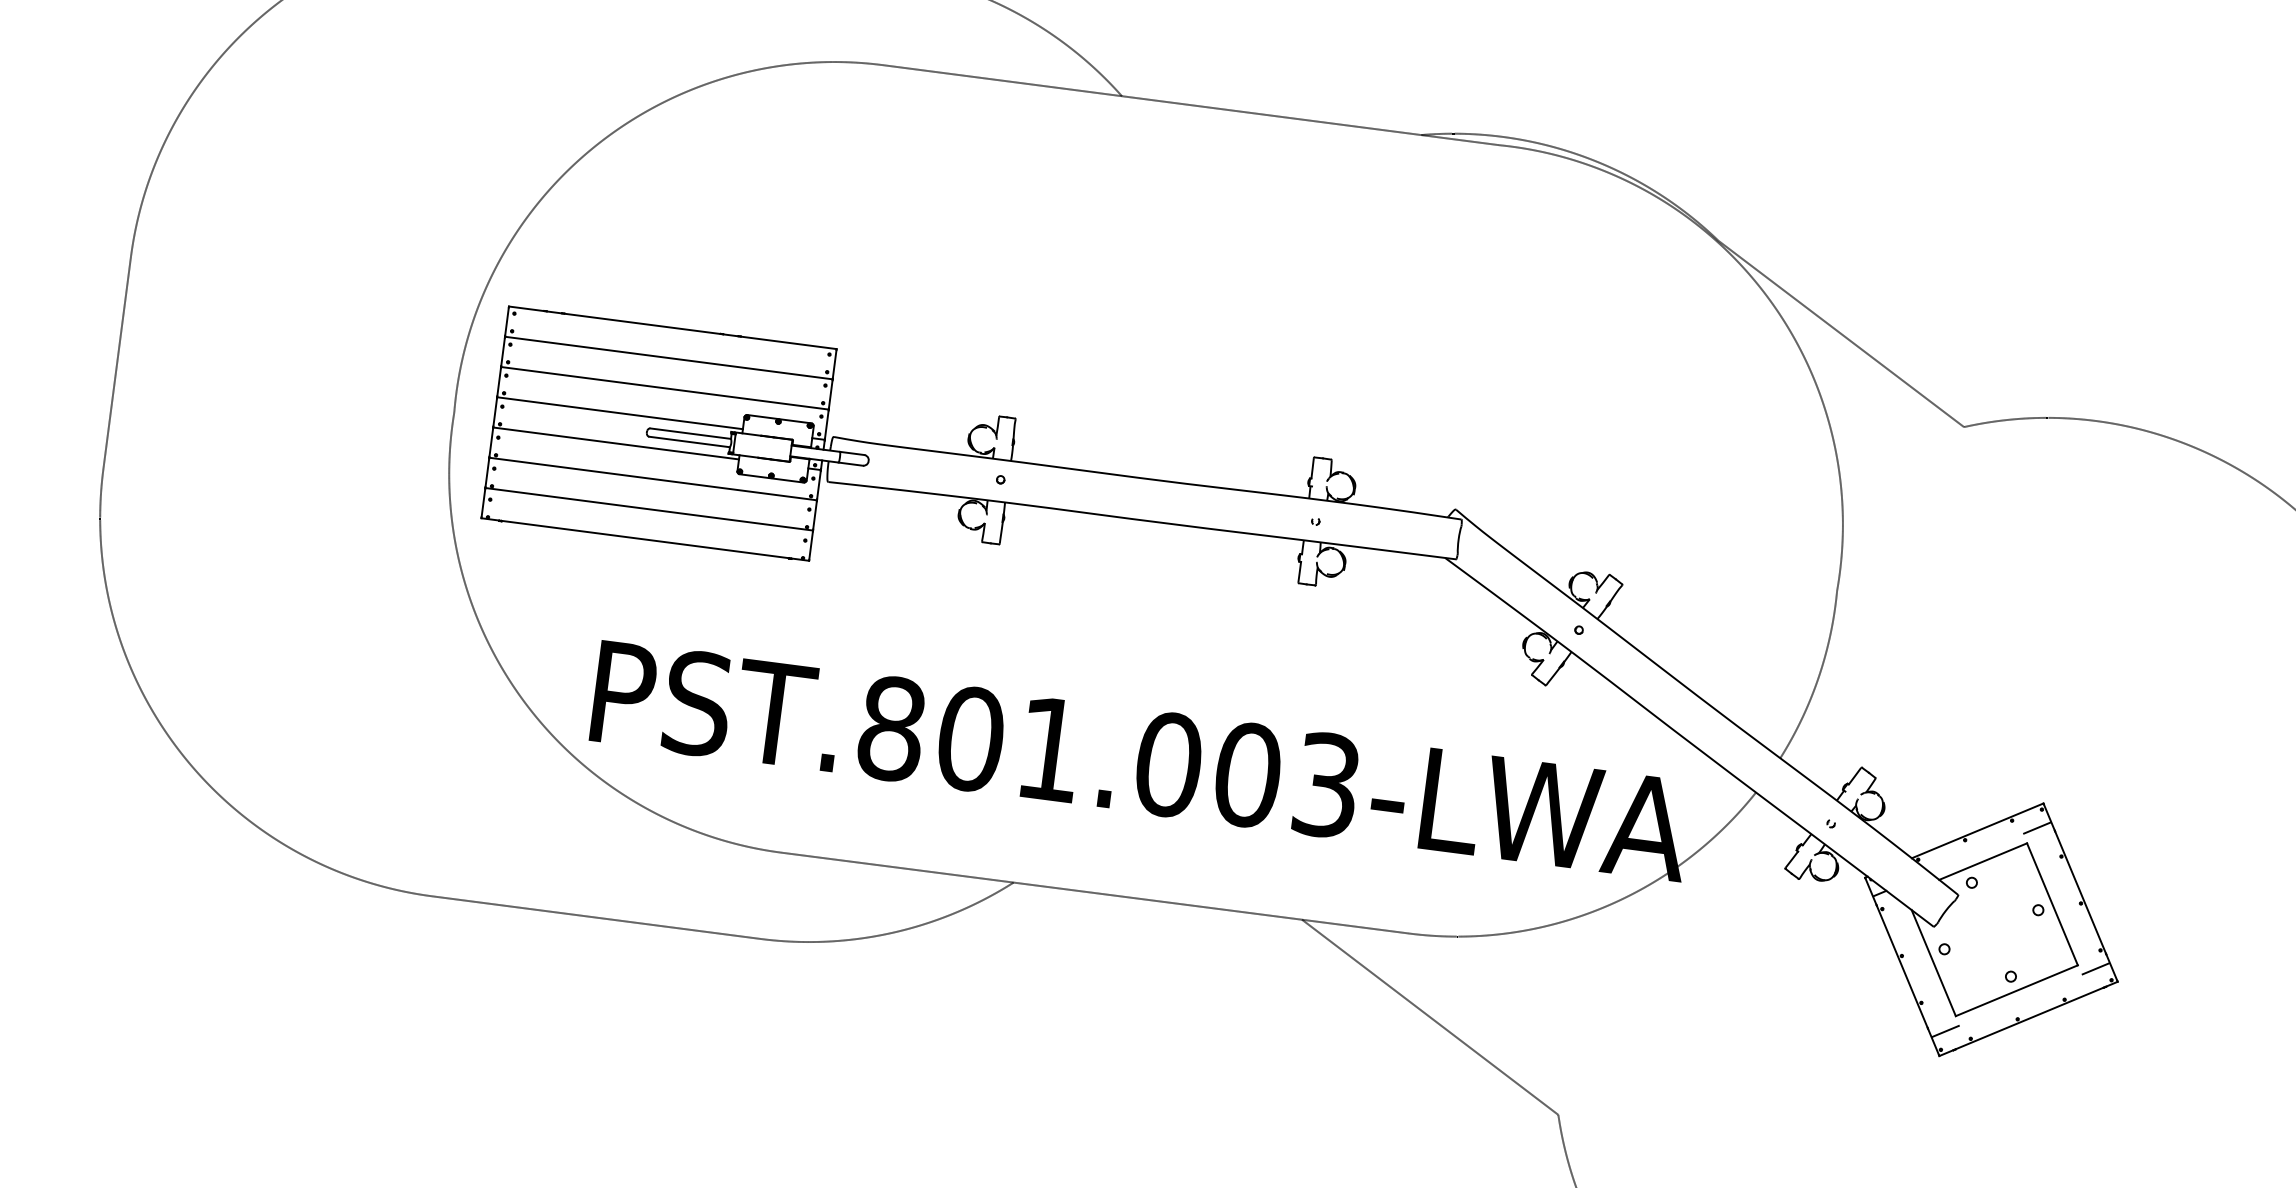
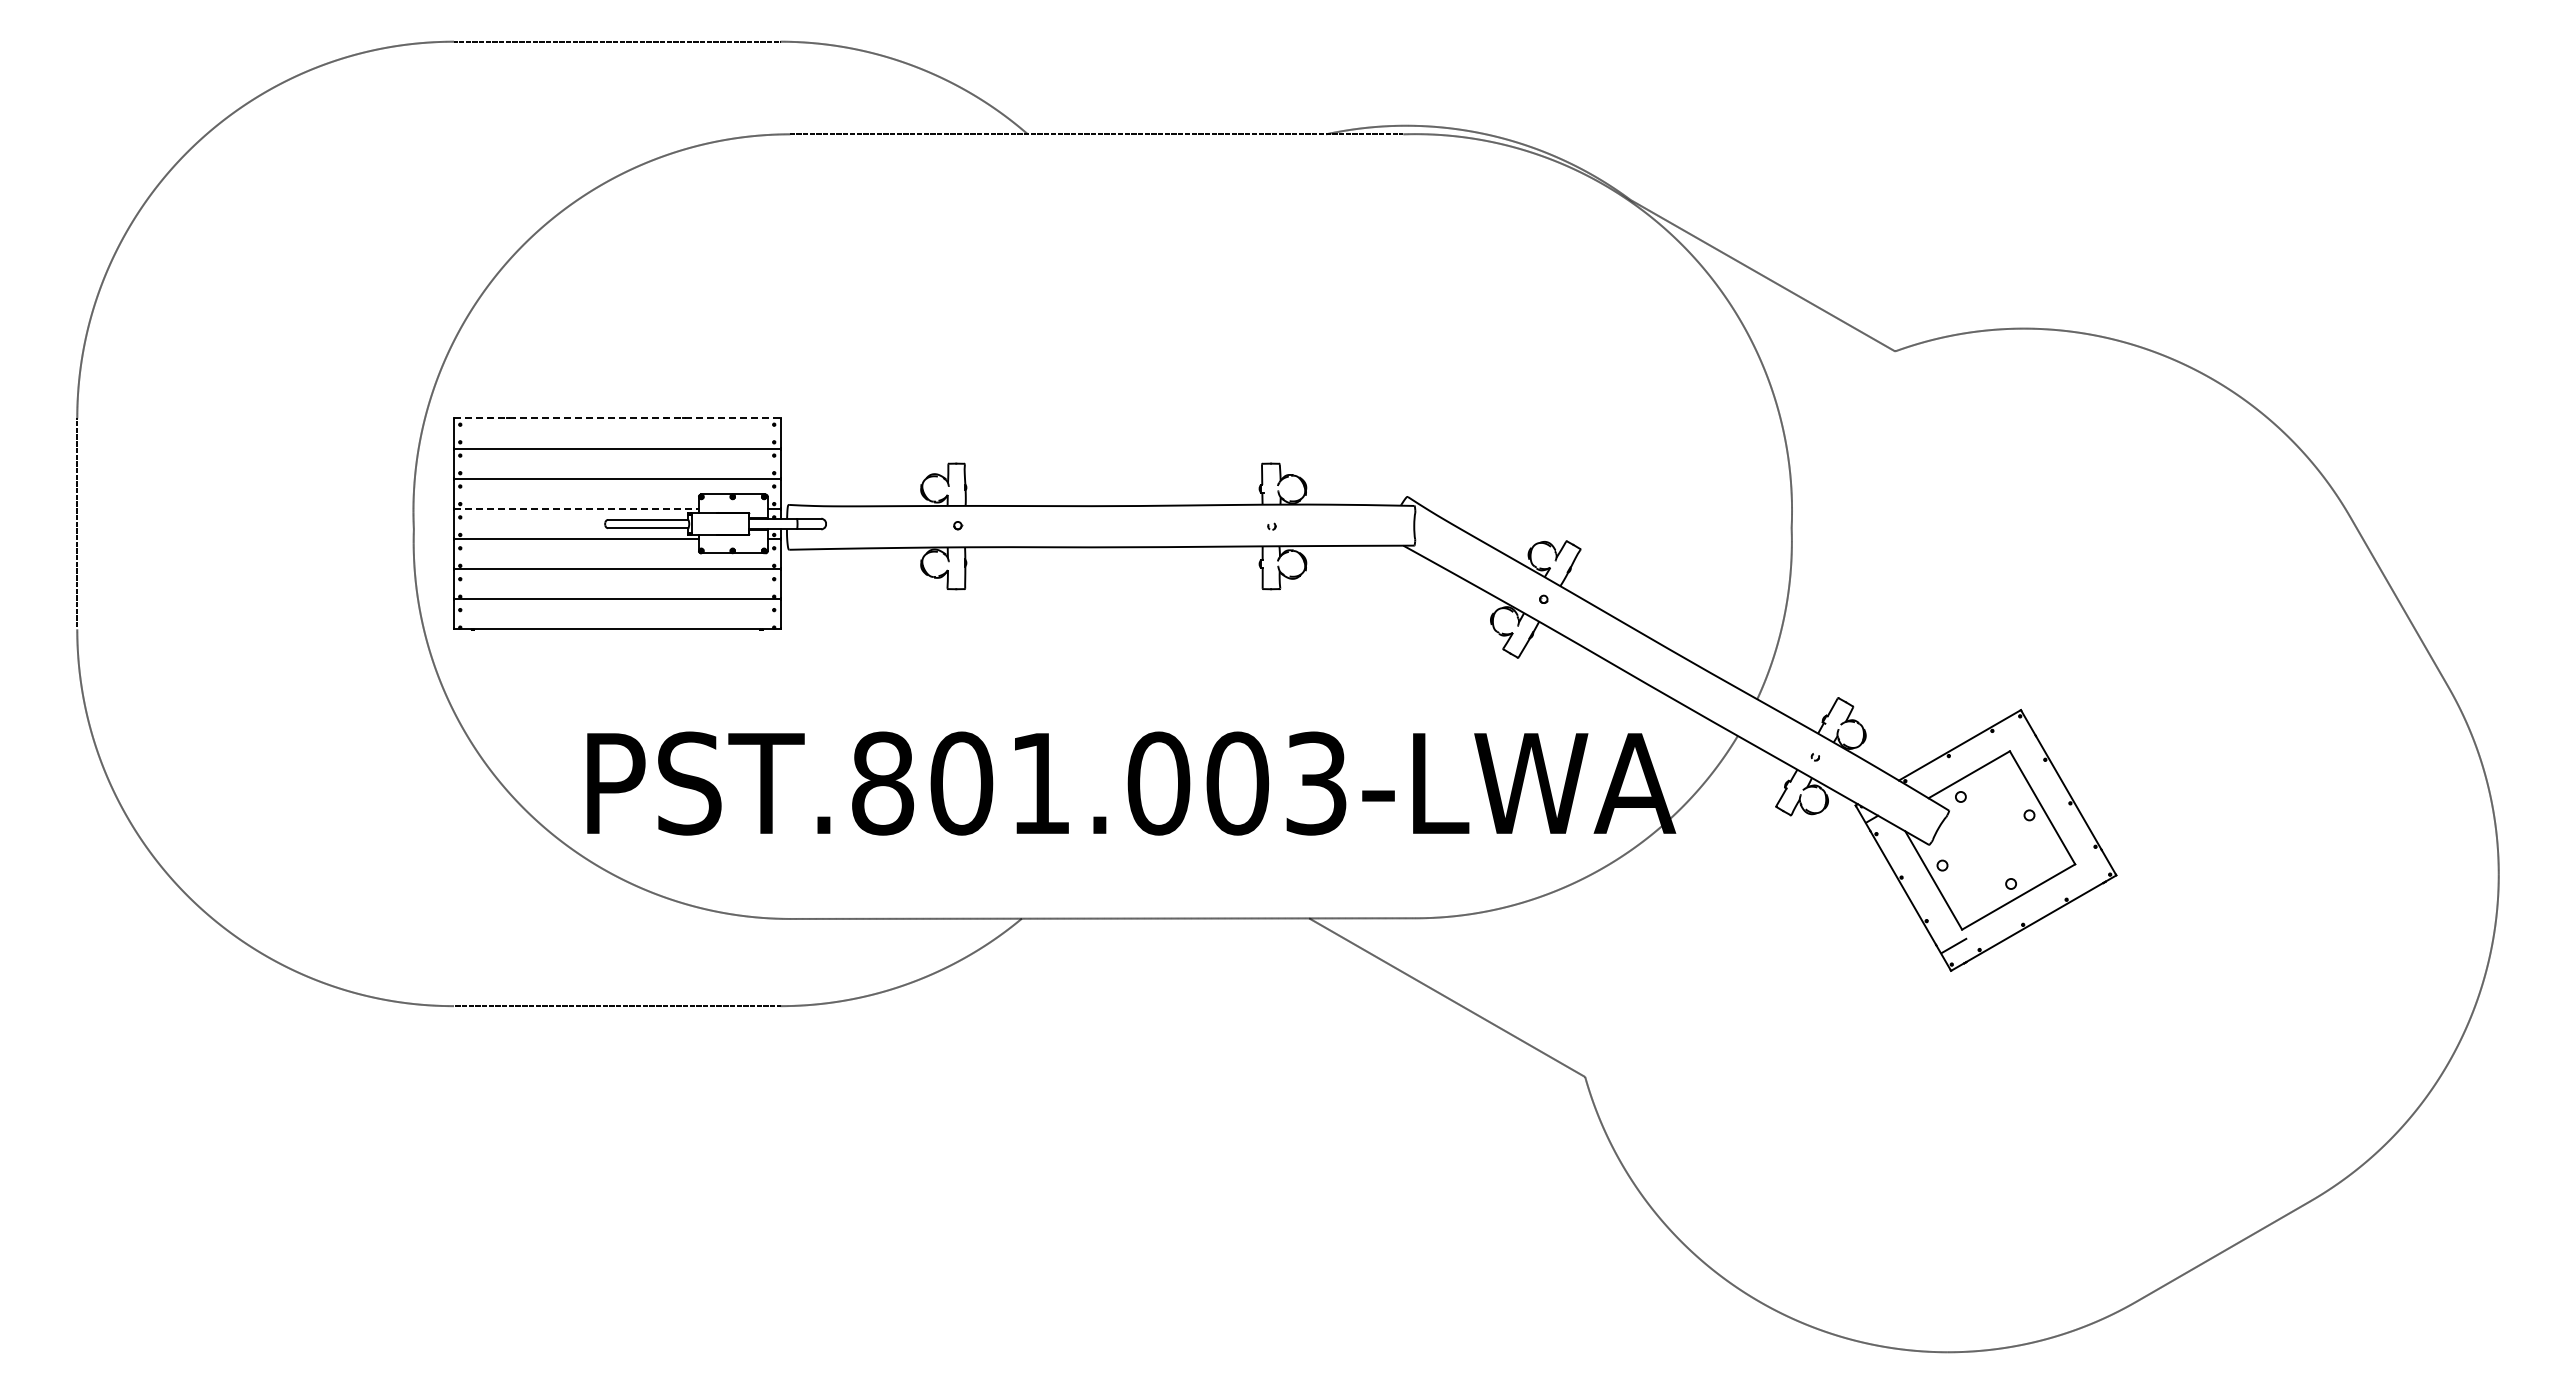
line: (673, 327) -> (617, 418), solid -> dashed
line: (620, 412) -> (576, 508), solid -> dashed
line: (2036, 828) -> (2017, 735), removed
line: (2096, 968) -> (2093, 865), removed

